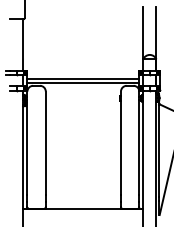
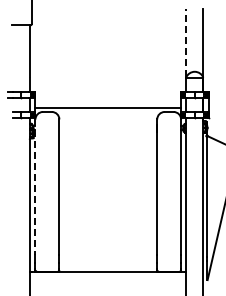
line: (143, 32) -> (186, 42), solid -> dashed
line: (83, 78) -> (108, 102), removed
line: (27, 143) -> (35, 186), solid -> dashed

